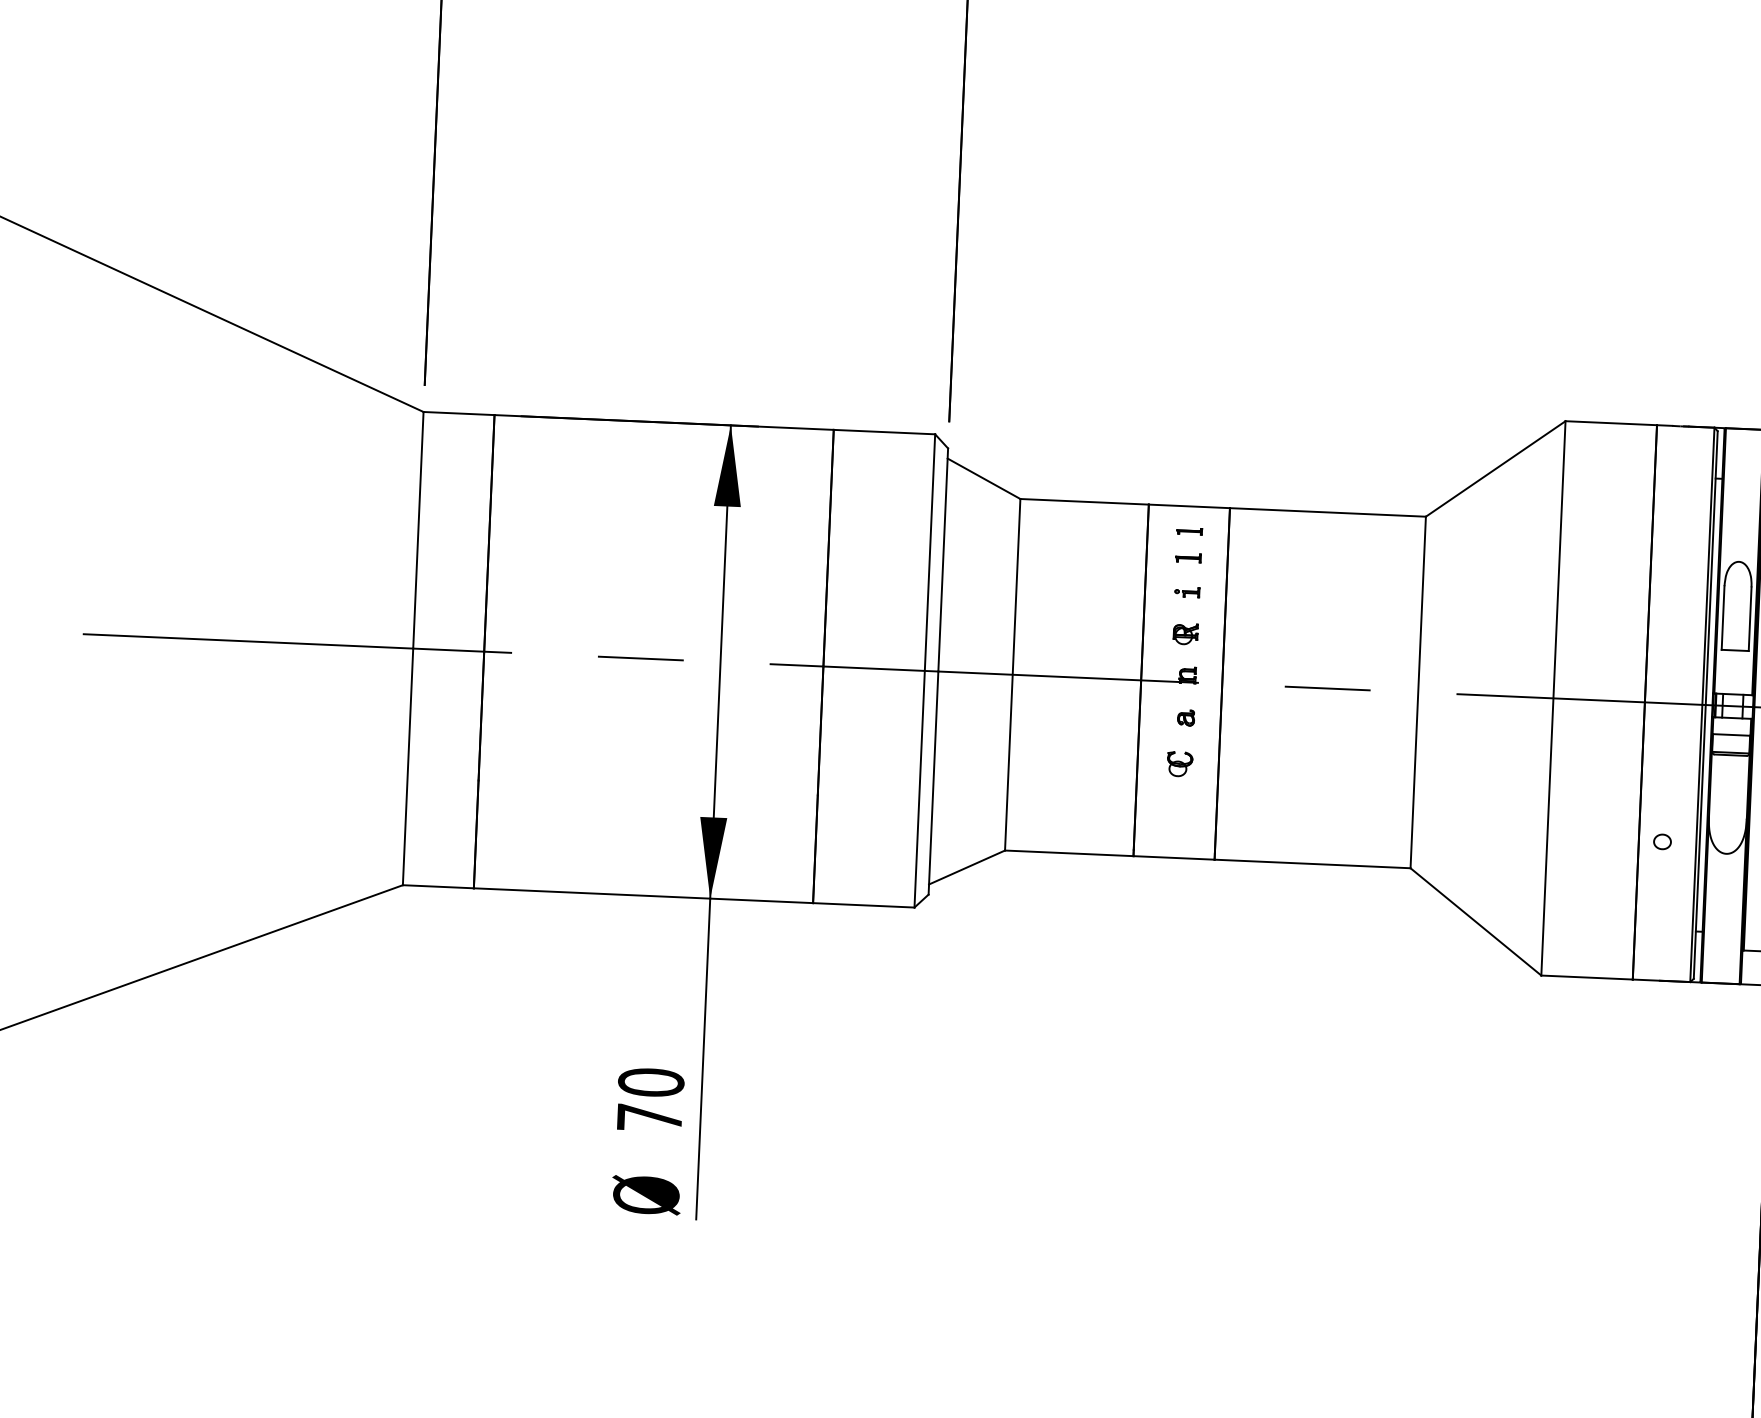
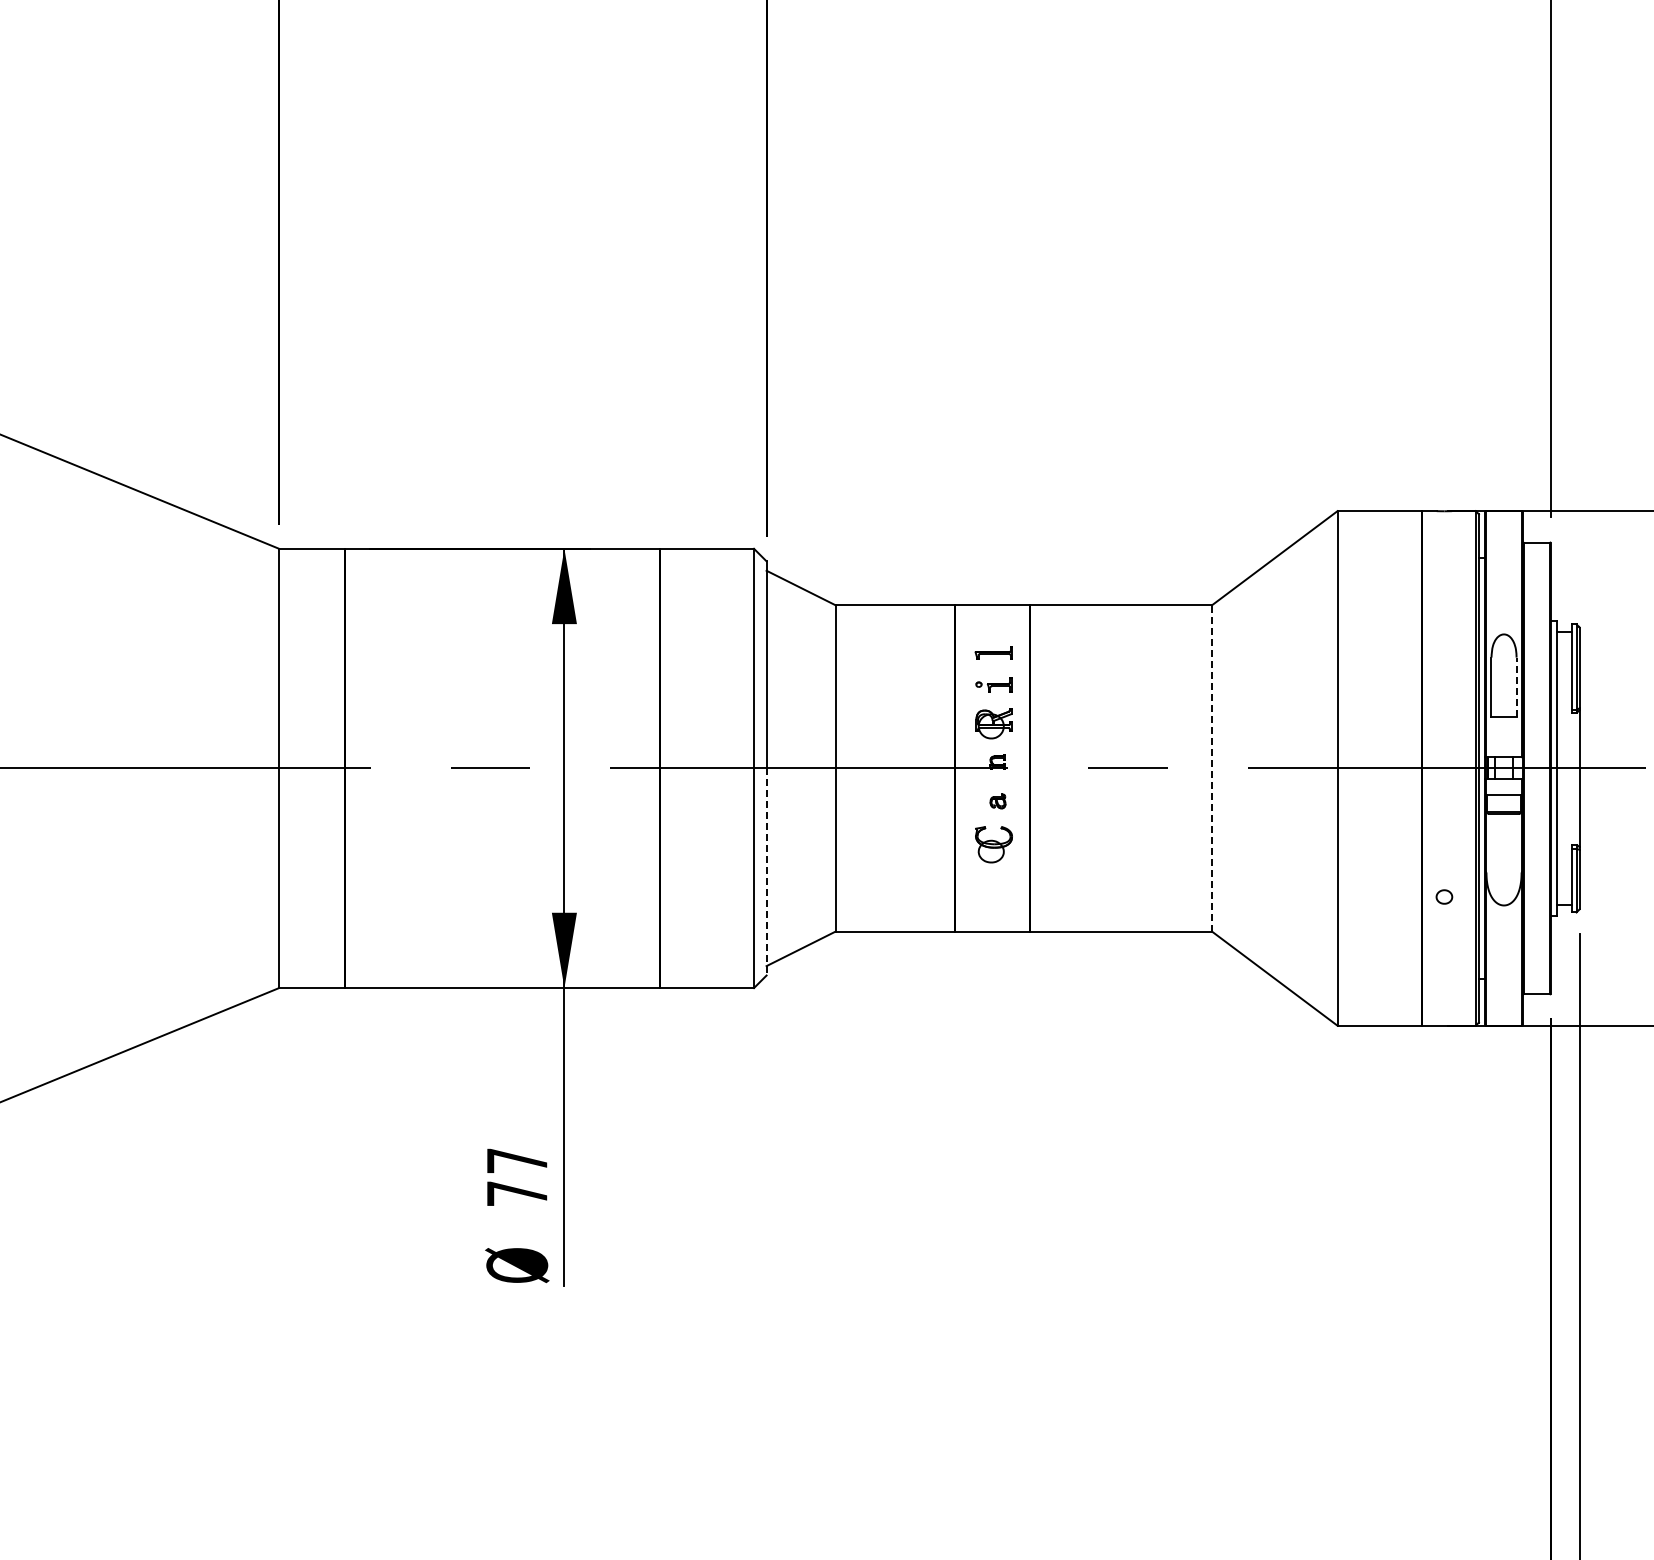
part: (1189, 531) -> (993, 628), removed
part: (1188, 557) -> (993, 652), size x1.6
part: (1186, 591) -> (993, 684), size x1.6
line: (1750, 619) -> (1516, 687), solid -> dashed
part: (1185, 634) -> (994, 724), size x1.6
line: (1418, 691) -> (1212, 767), solid -> dashed
part: (1180, 764) -> (994, 844), size x1.6
line: (933, 782) -> (766, 871), solid -> dashed
text: (651, 1082) -> (517, 1160), 70 -> 77

